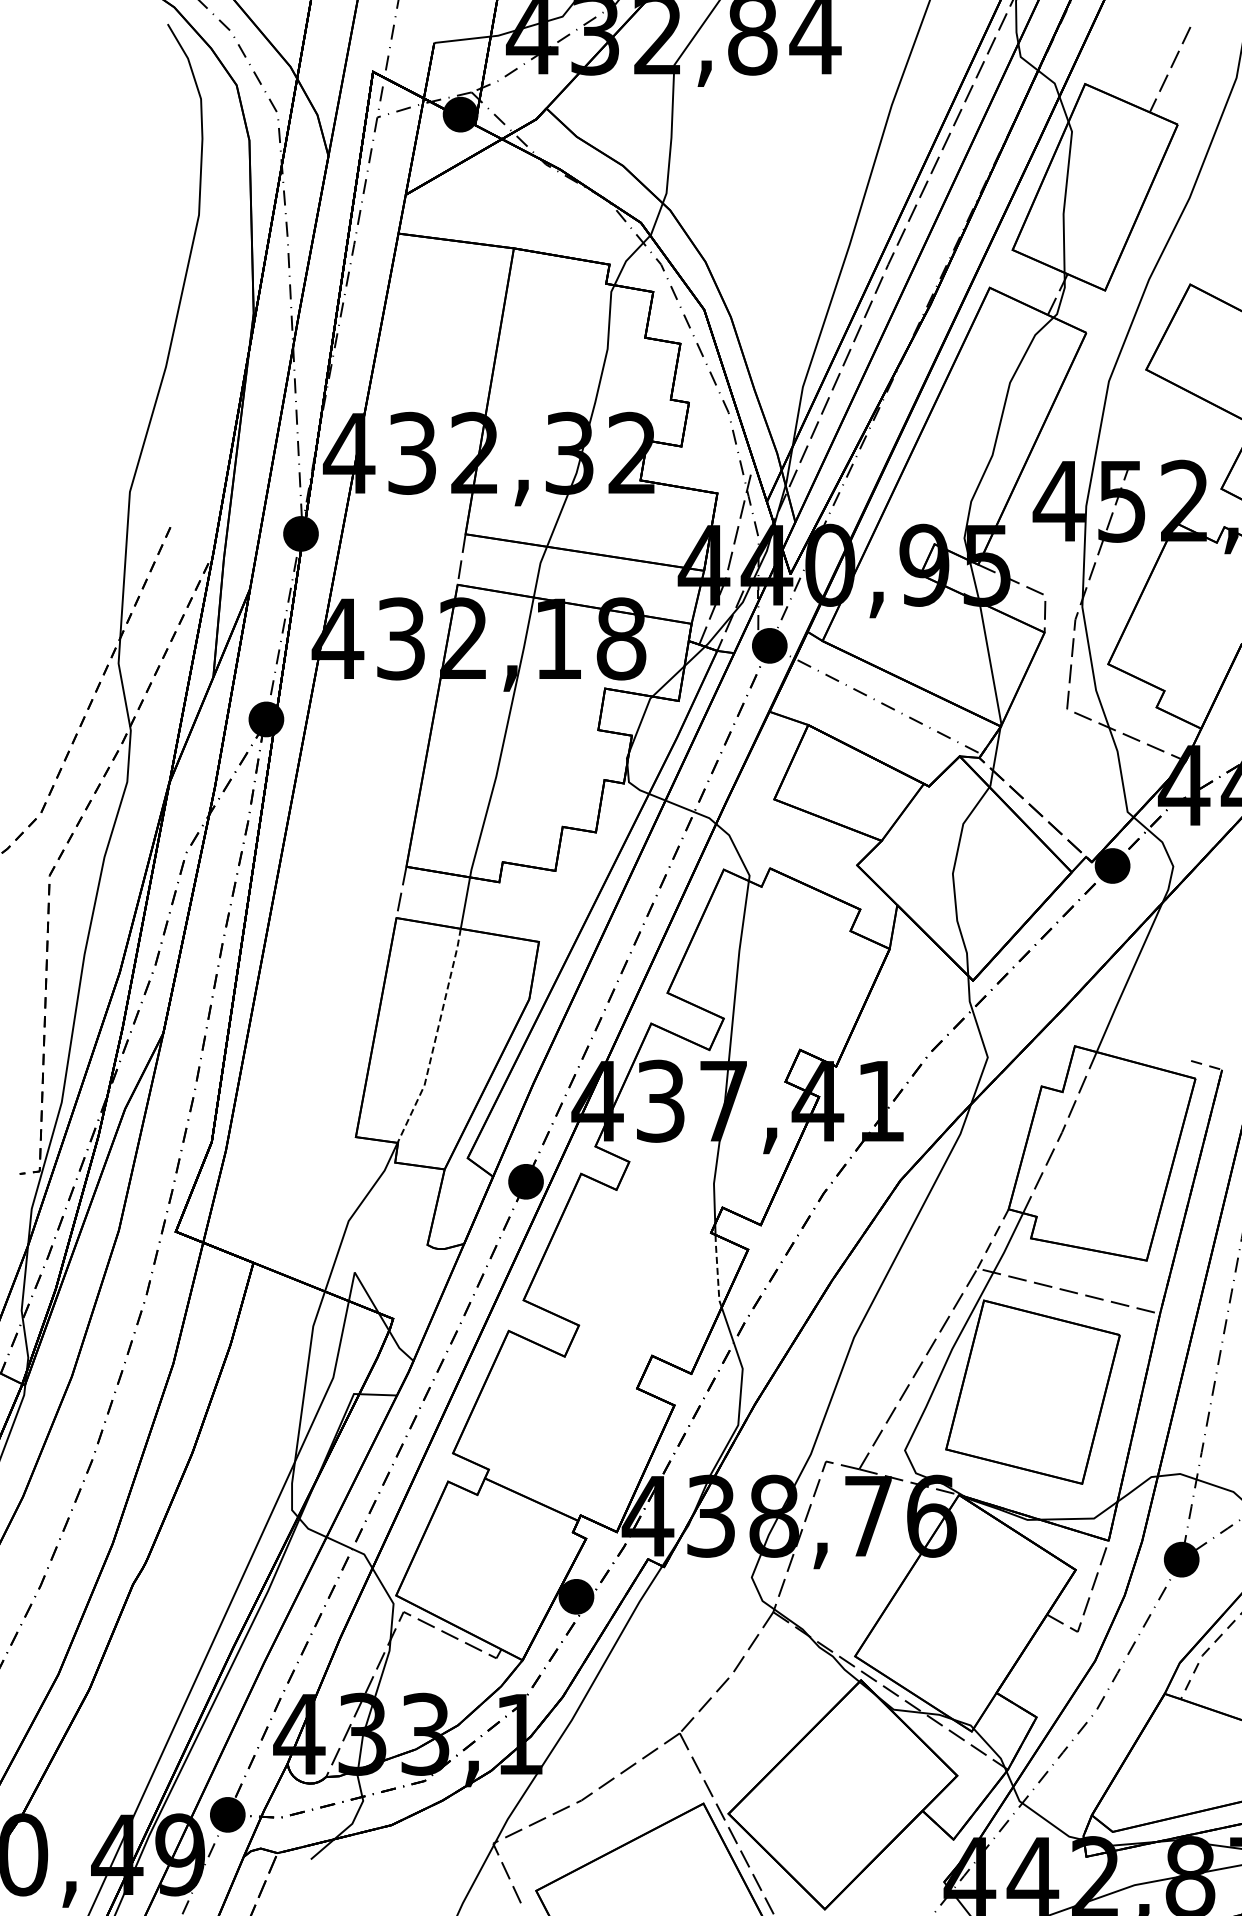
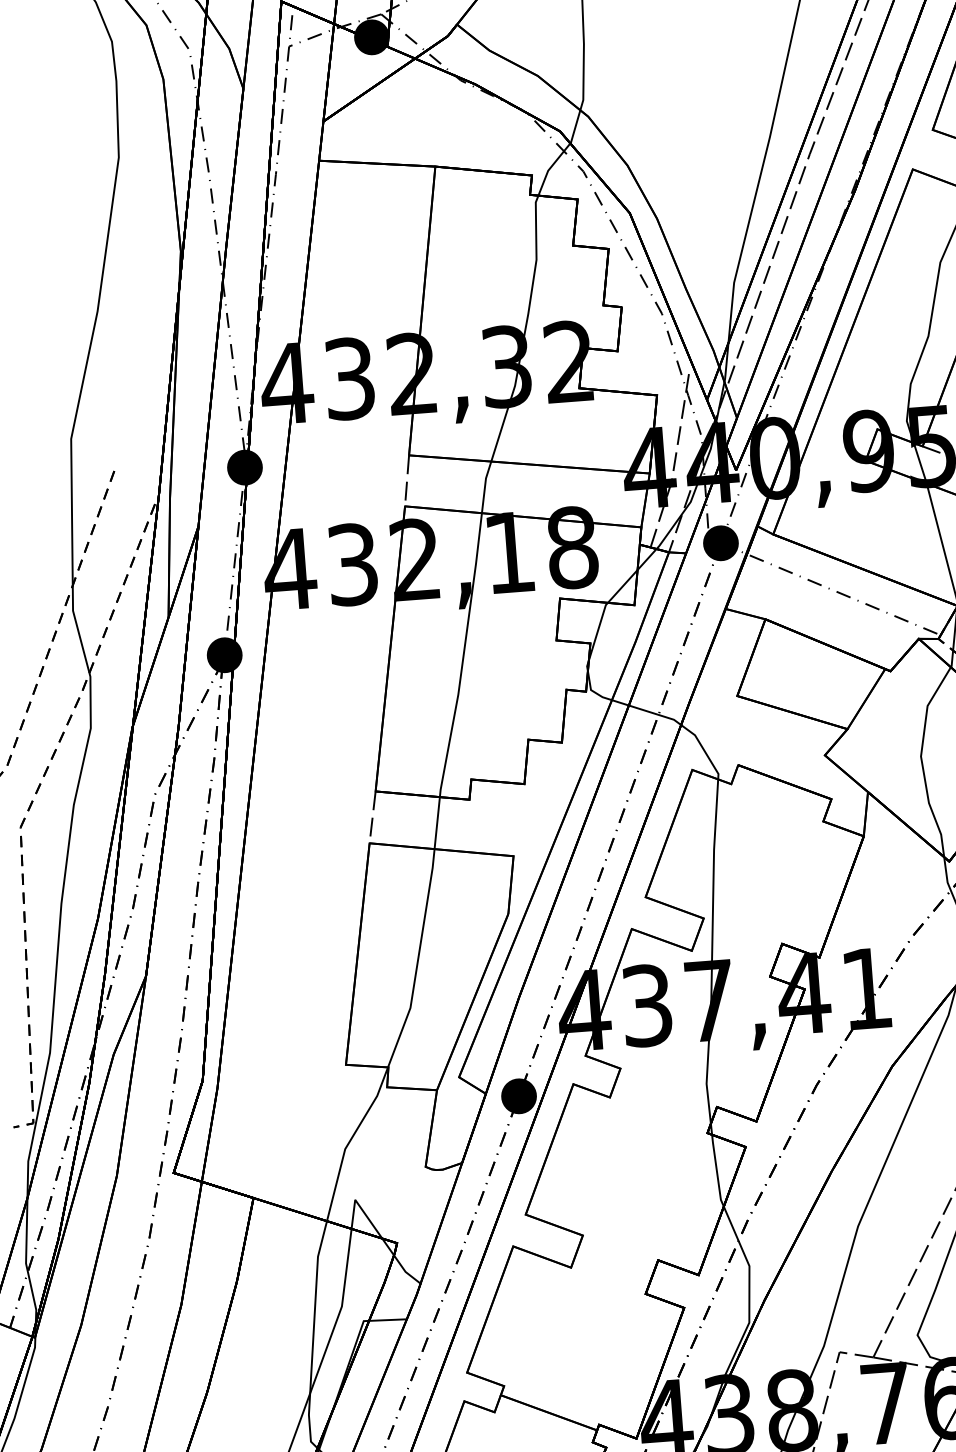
line: (435, 1038) -> (417, 960), dashed -> solid
line: (717, 1271) -> (716, 1171), dashed -> solid

